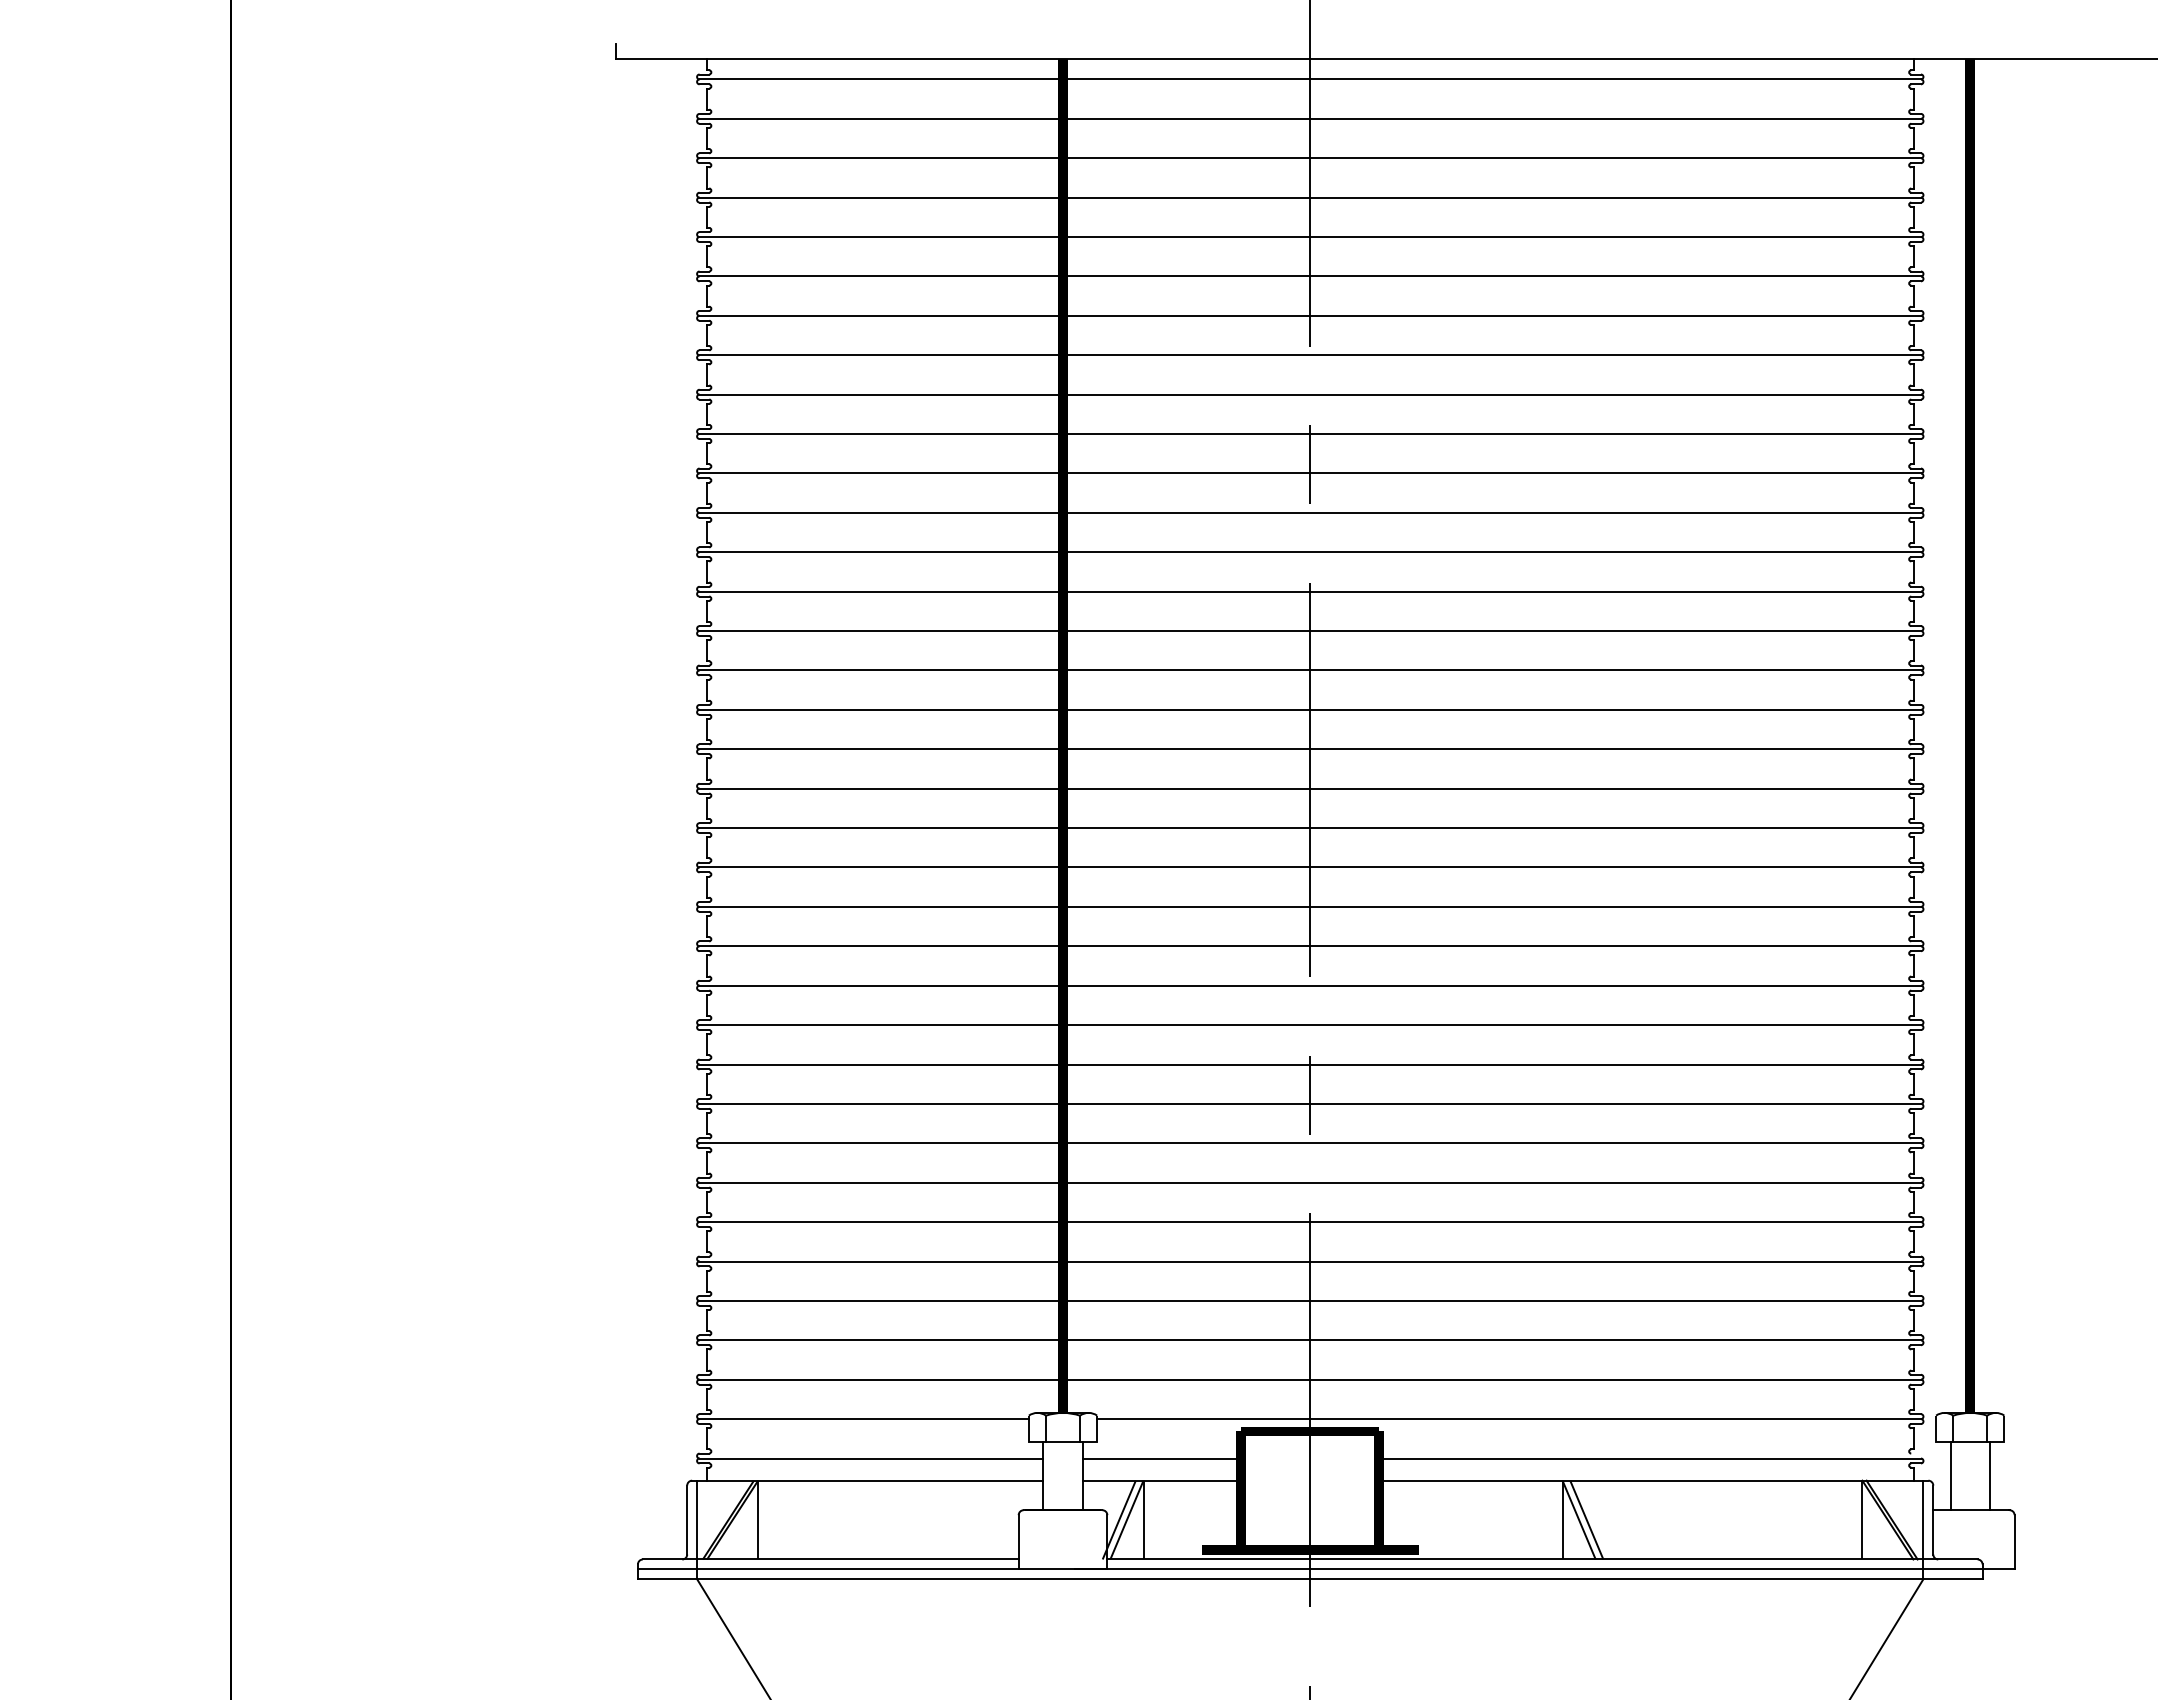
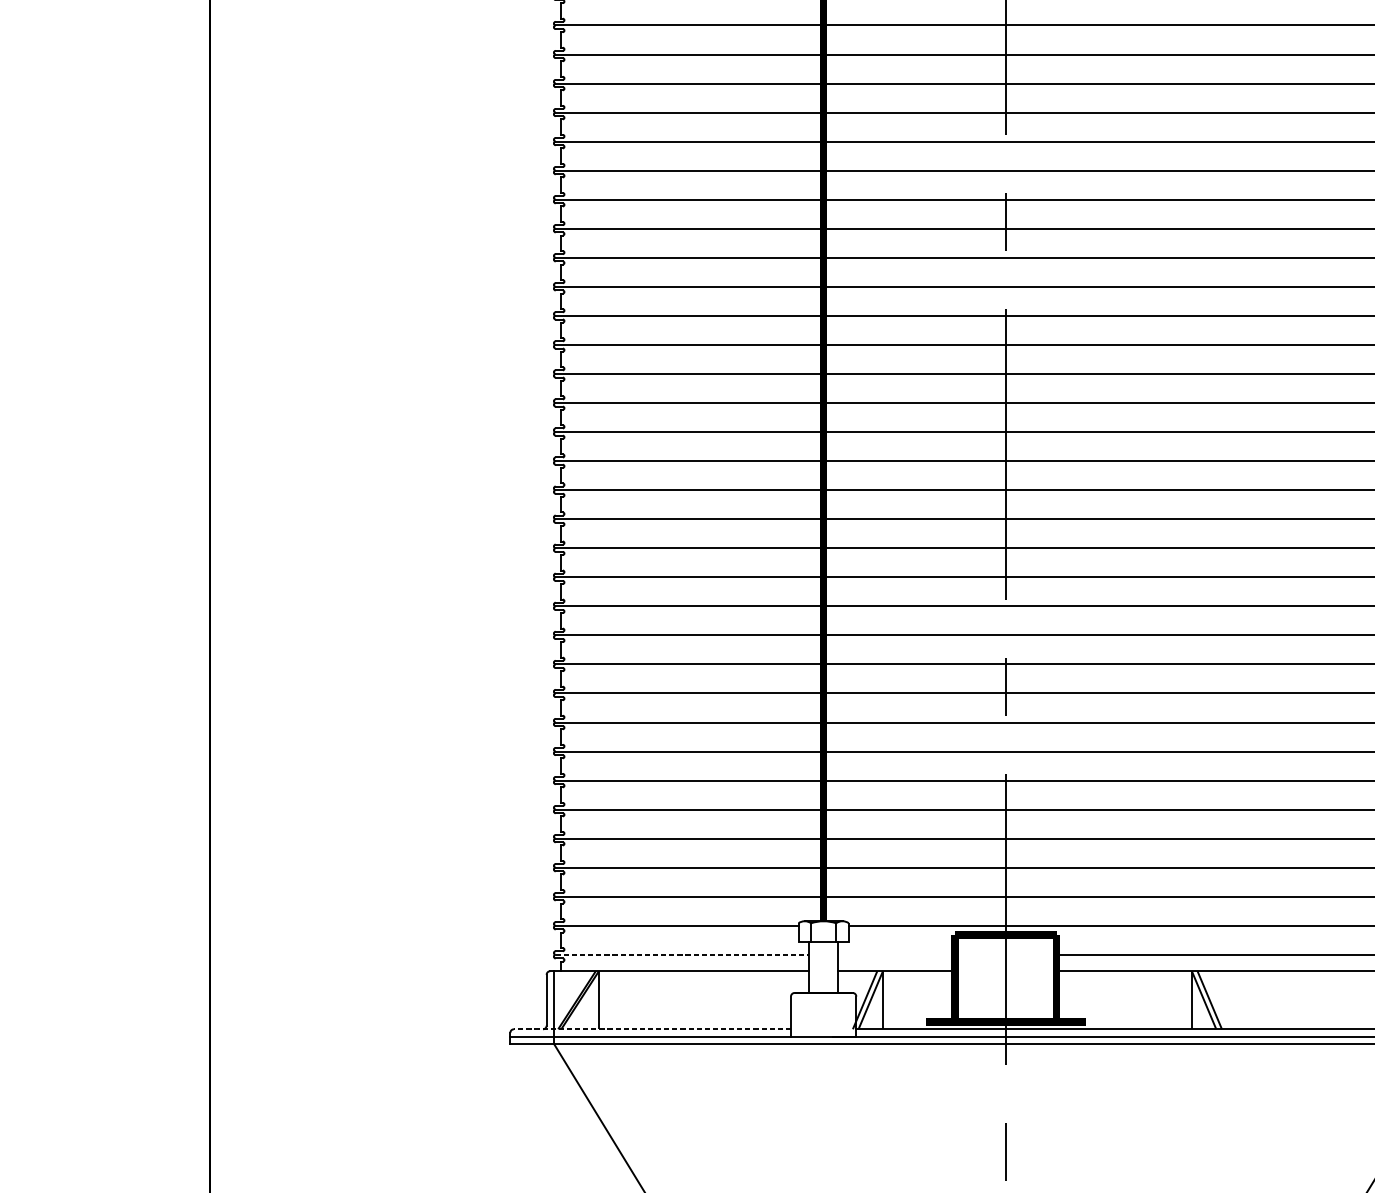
line: (871, 1458) -> (682, 954), solid -> dashed
line: (1161, 1458) -> (896, 954), removed
line: (830, 1559) -> (652, 1029), solid -> dashed

